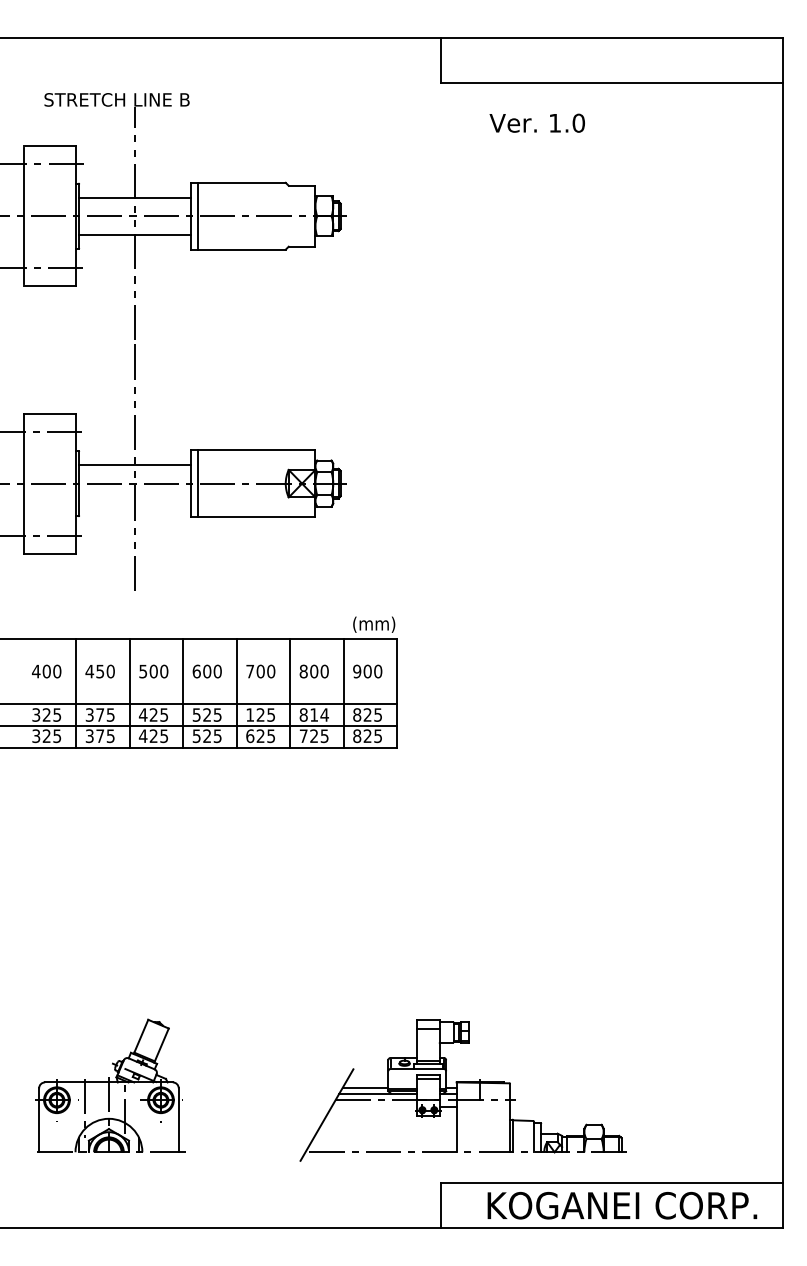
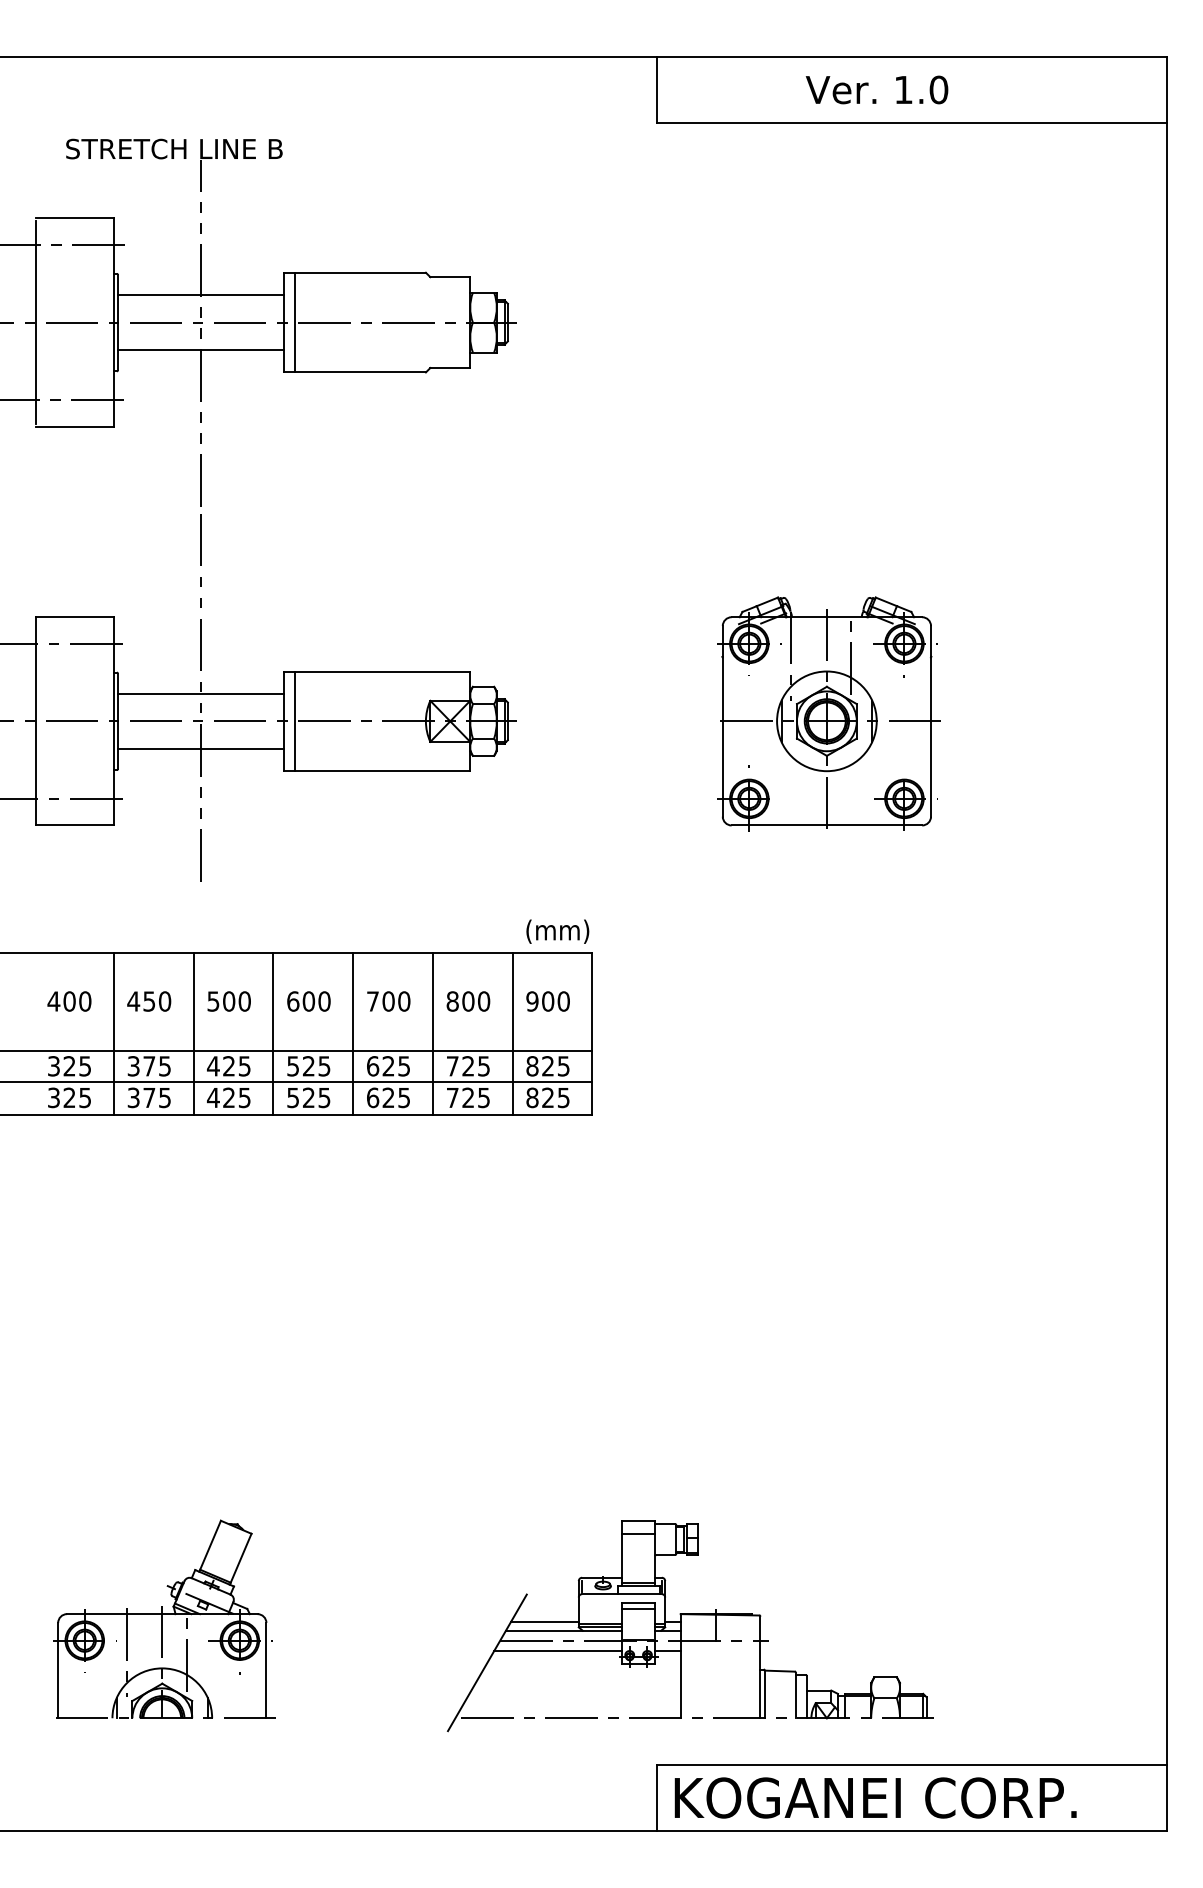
text: (536, 122) -> (875, 88), moved
part: (555, 478) -> (828, 713), added
line: (134, 502) -> (200, 749), added
text: (250, 714) -> (373, 1065), 125 -> 625
text: (313, 714) -> (467, 1065), 814 -> 725
line: (374, 1106) -> (558, 1650), added
text: (622, 1205) -> (875, 1797), moved

